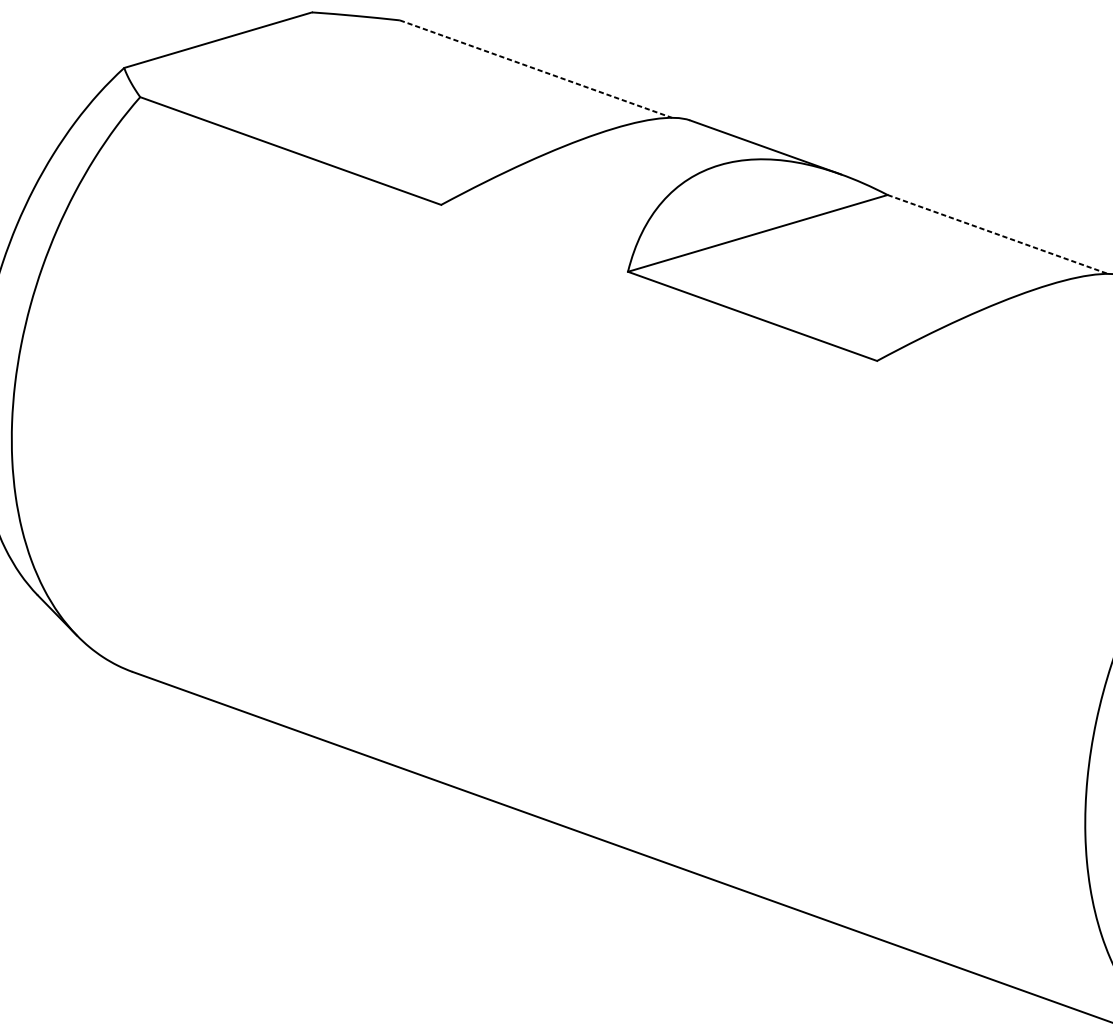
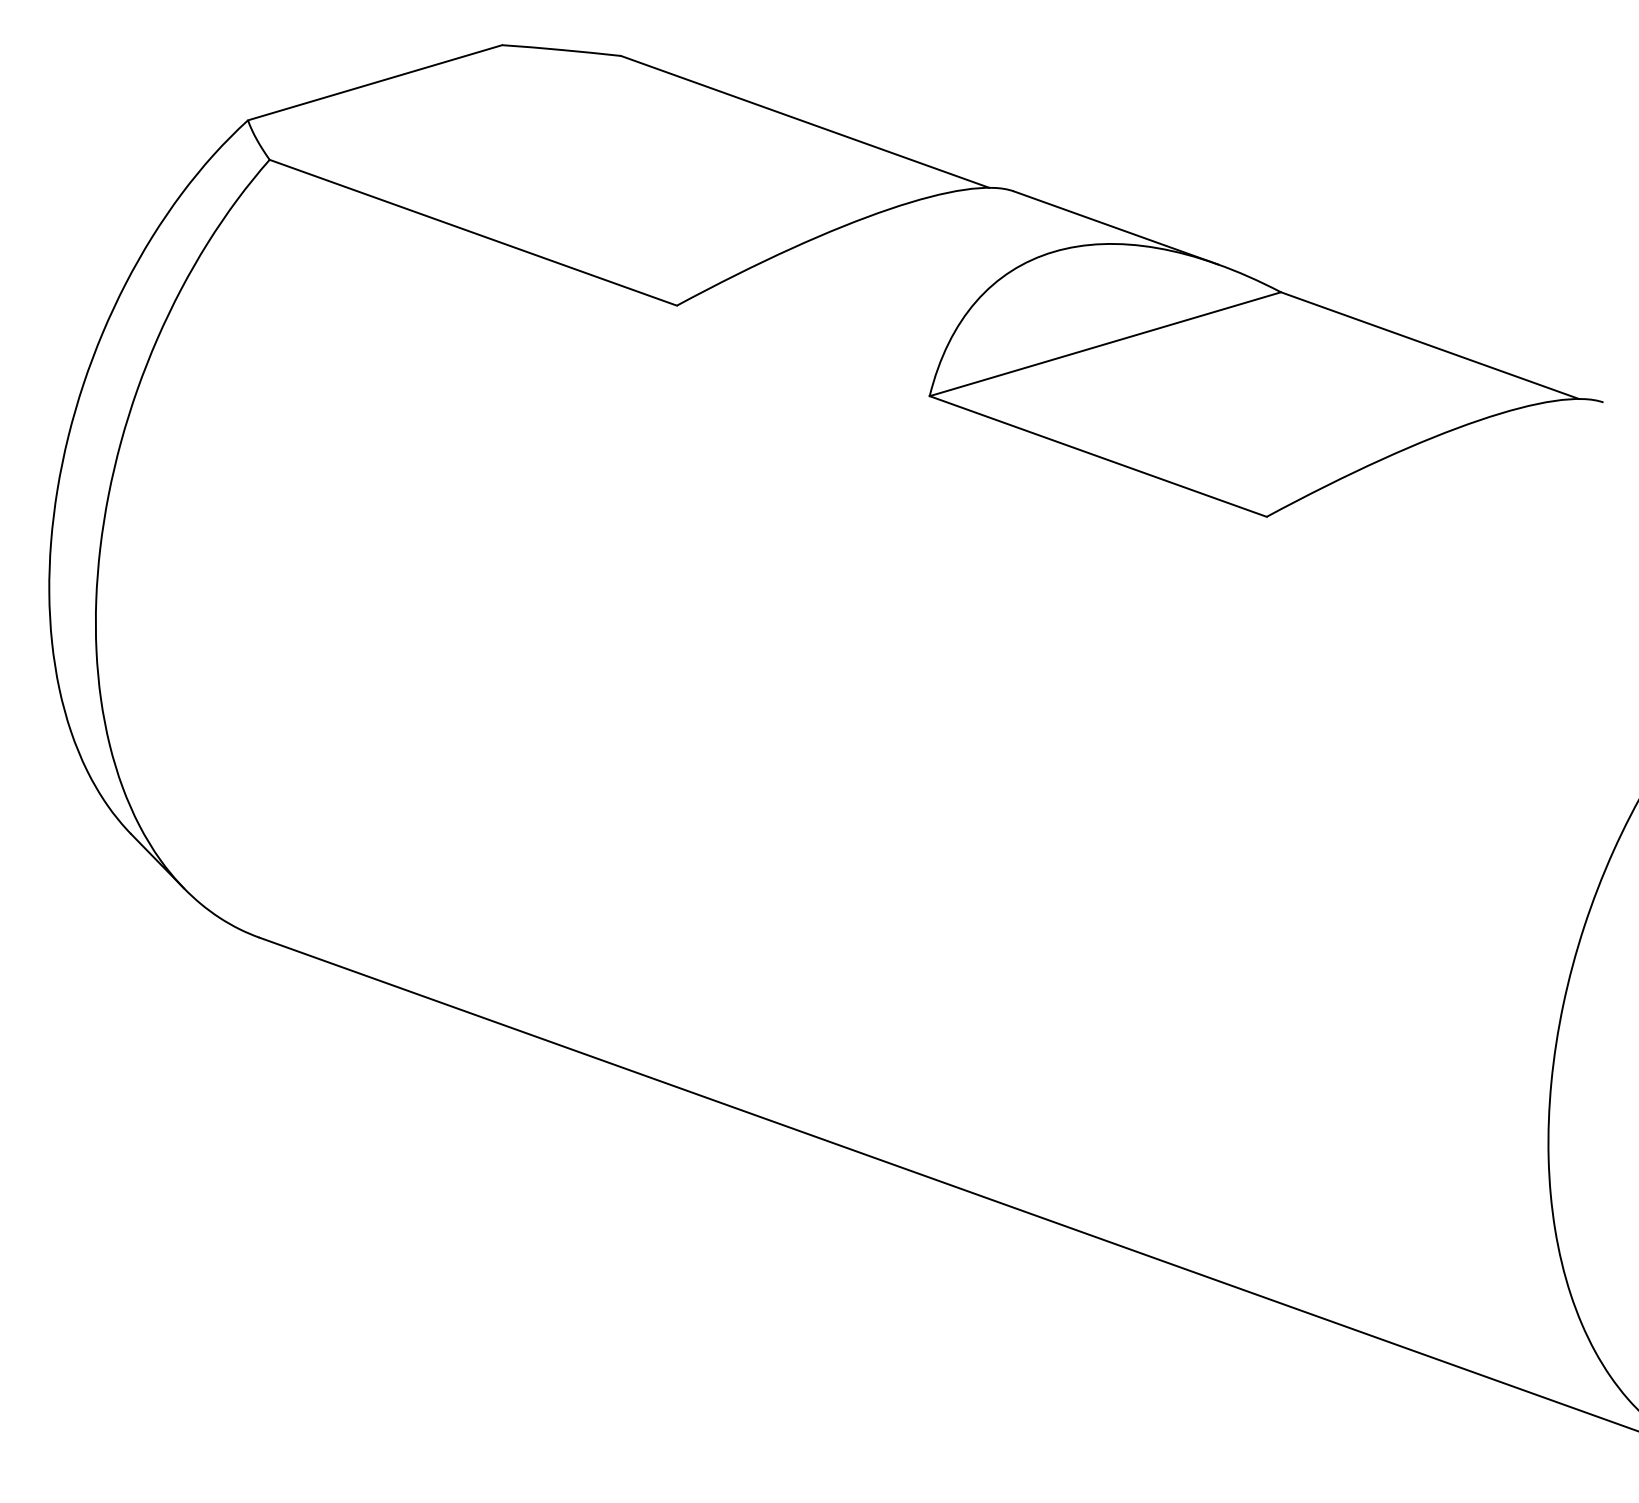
line: (536, 68) -> (805, 121), dashed -> solid
line: (998, 234) -> (1430, 345), dashed -> solid

